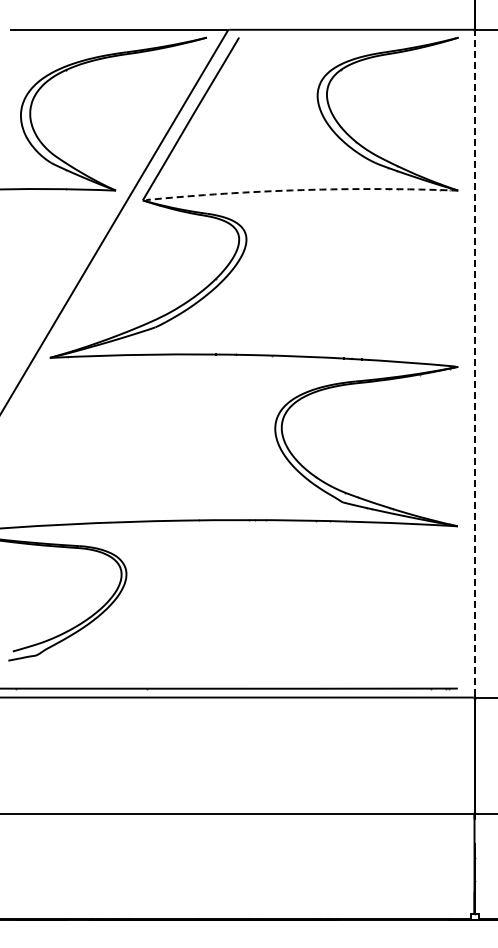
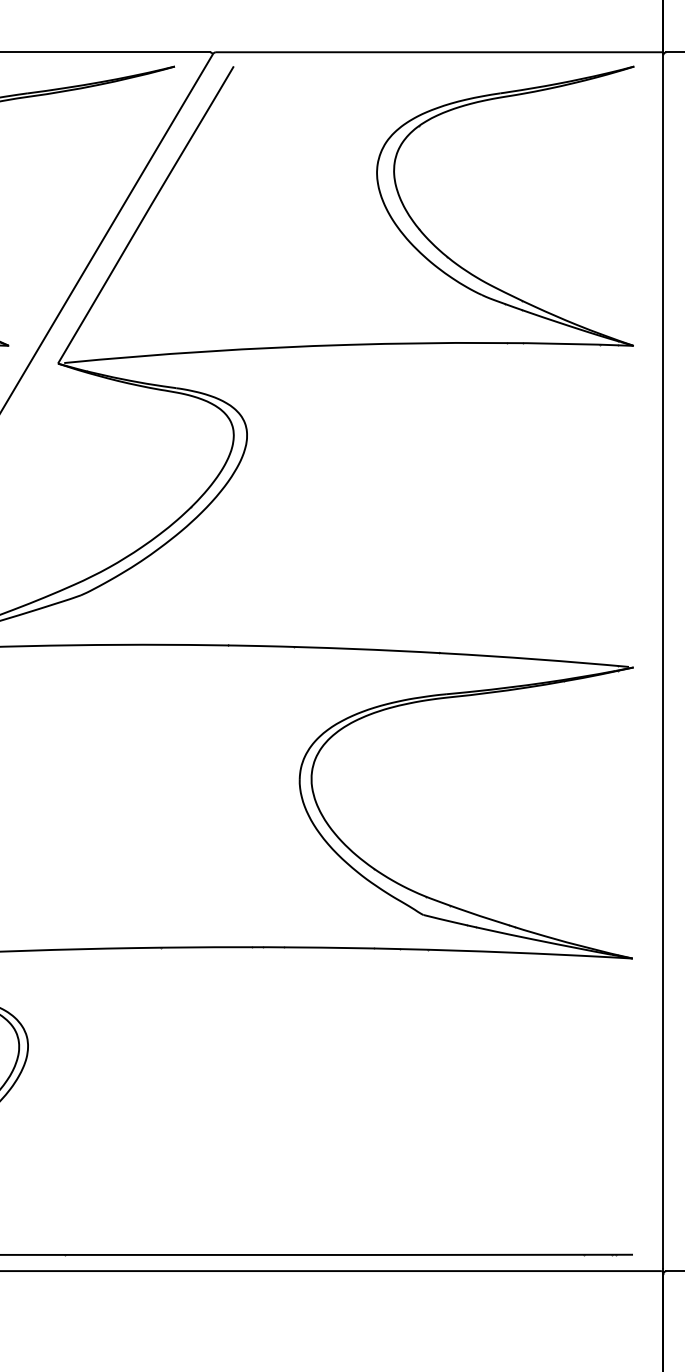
line: (302, 190) -> (349, 345), dashed -> solid
line: (474, 363) -> (663, 661), dashed -> solid

